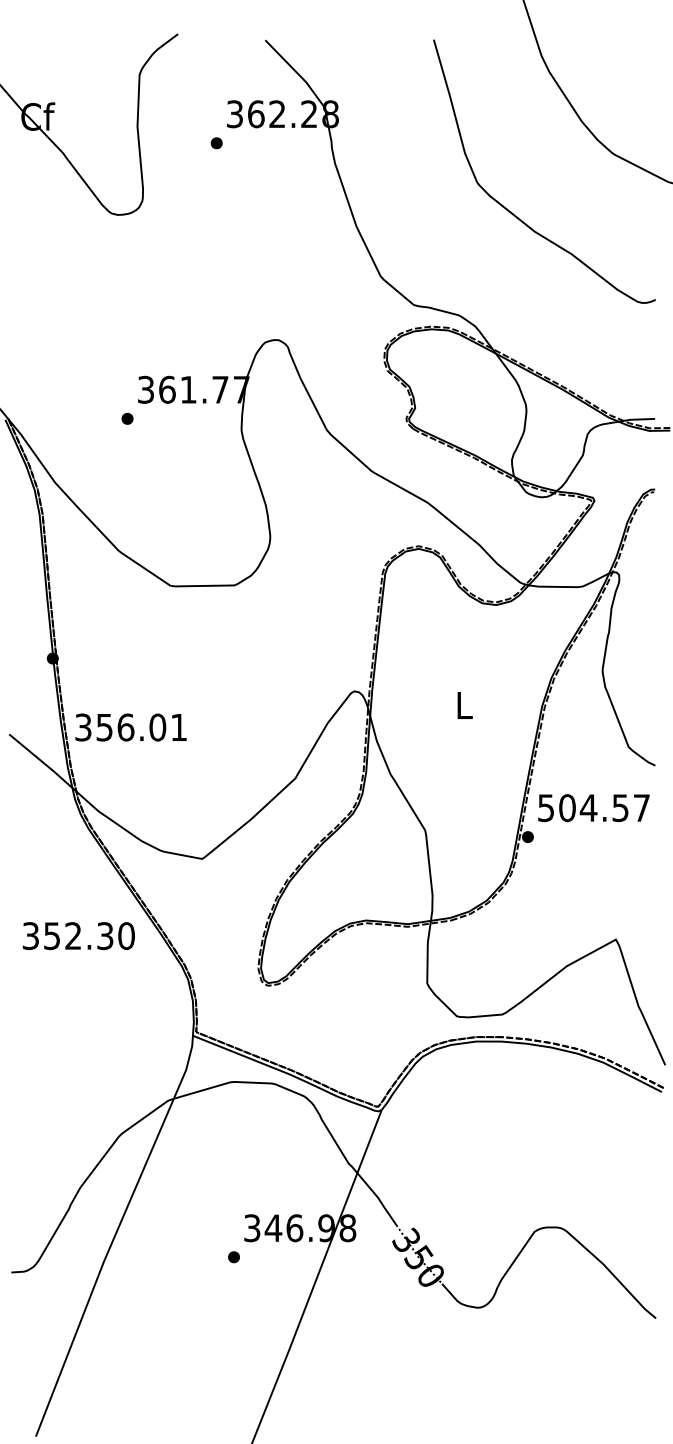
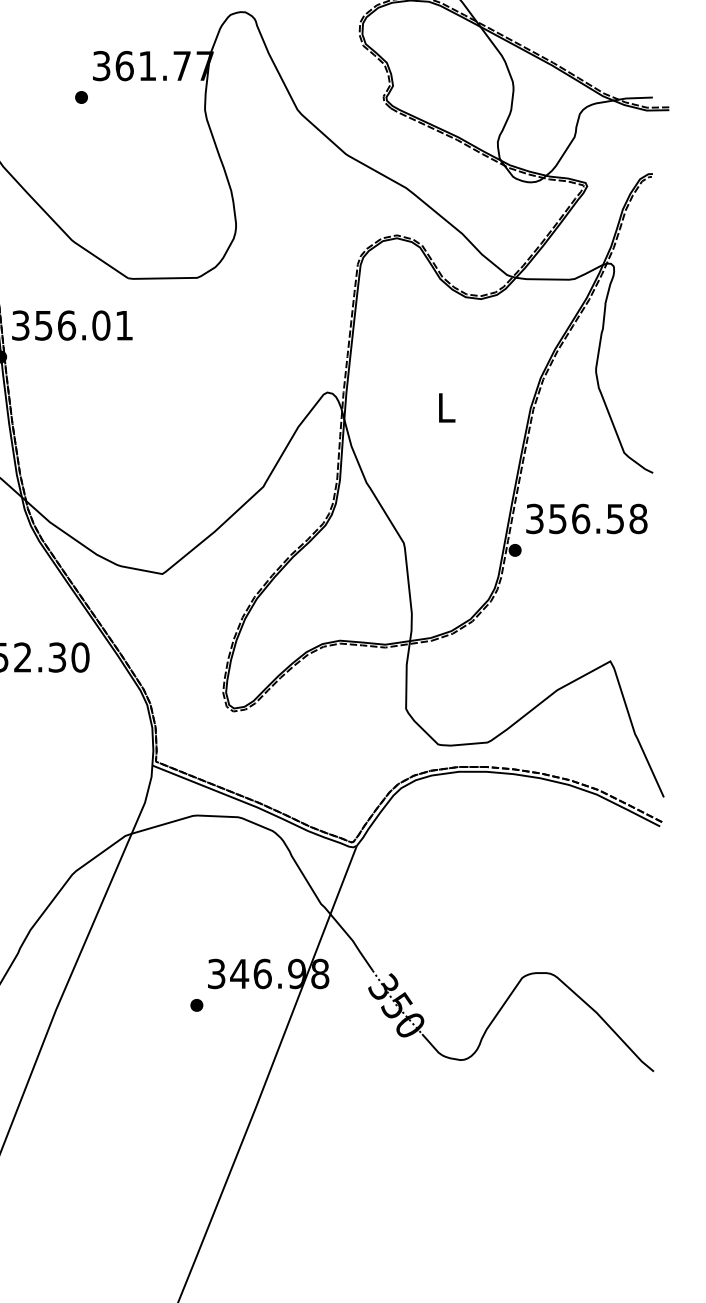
text: (130, 727) -> (71, 325), moved
text: (594, 808) -> (587, 519), 504.57 -> 356.58

